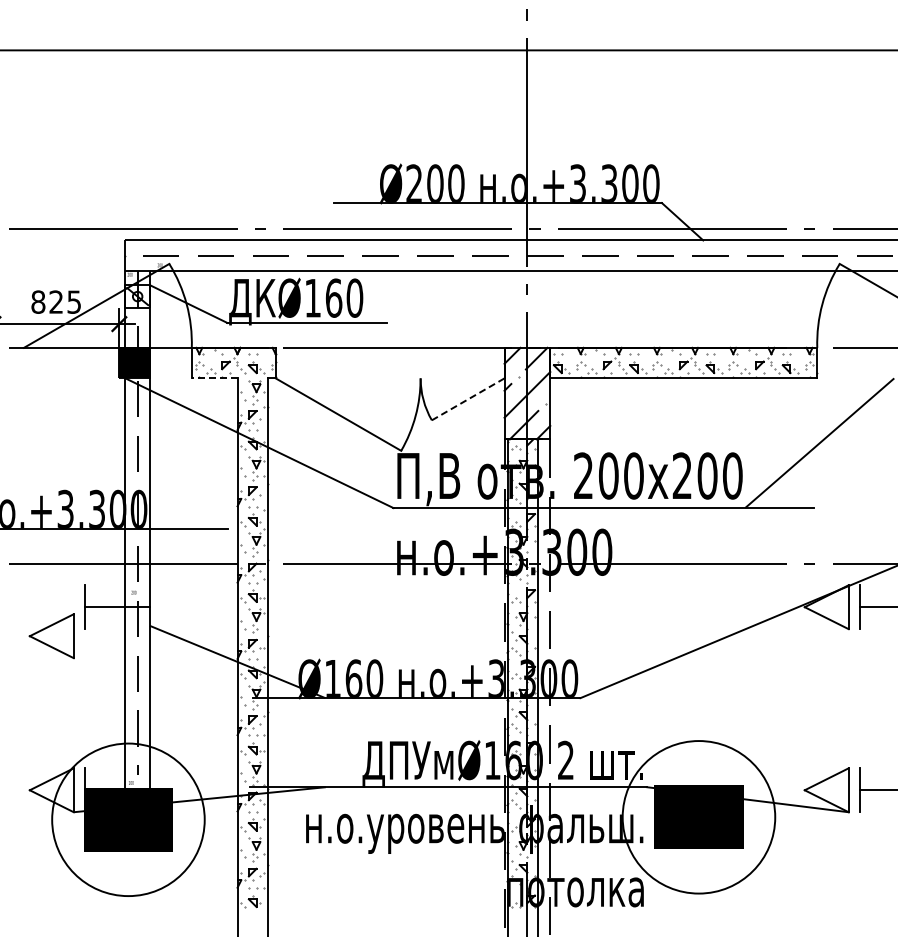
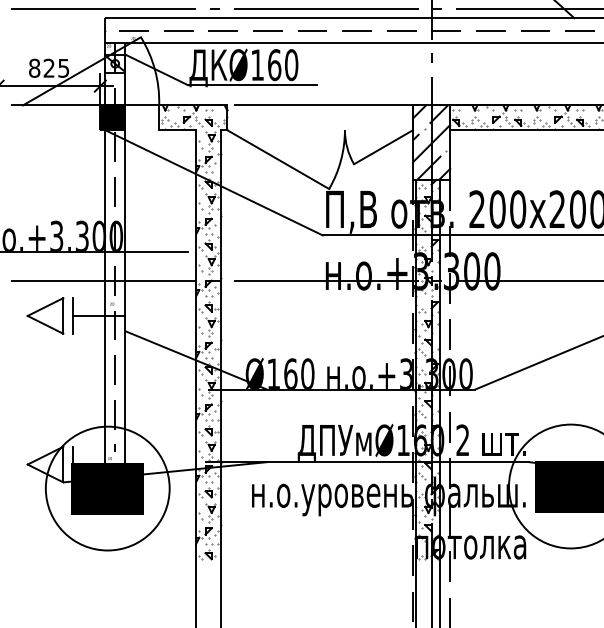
line: (214, 378) -> (177, 130), dashed -> solid
line: (468, 399) -> (383, 147), dashed -> solid
part: (51, 636) -> (45, 316), moved

